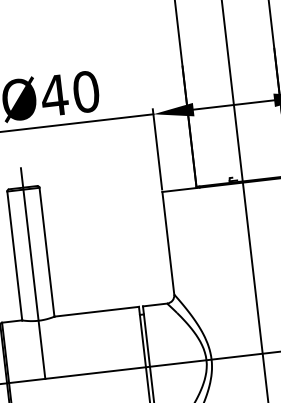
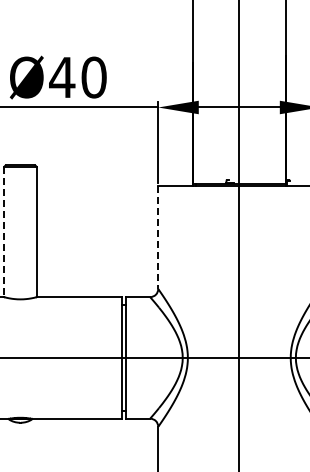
line: (168, 243) -> (158, 237), solid -> dashed
line: (15, 256) -> (4, 232), solid -> dashed
line: (33, 273) -> (20, 251), removed

